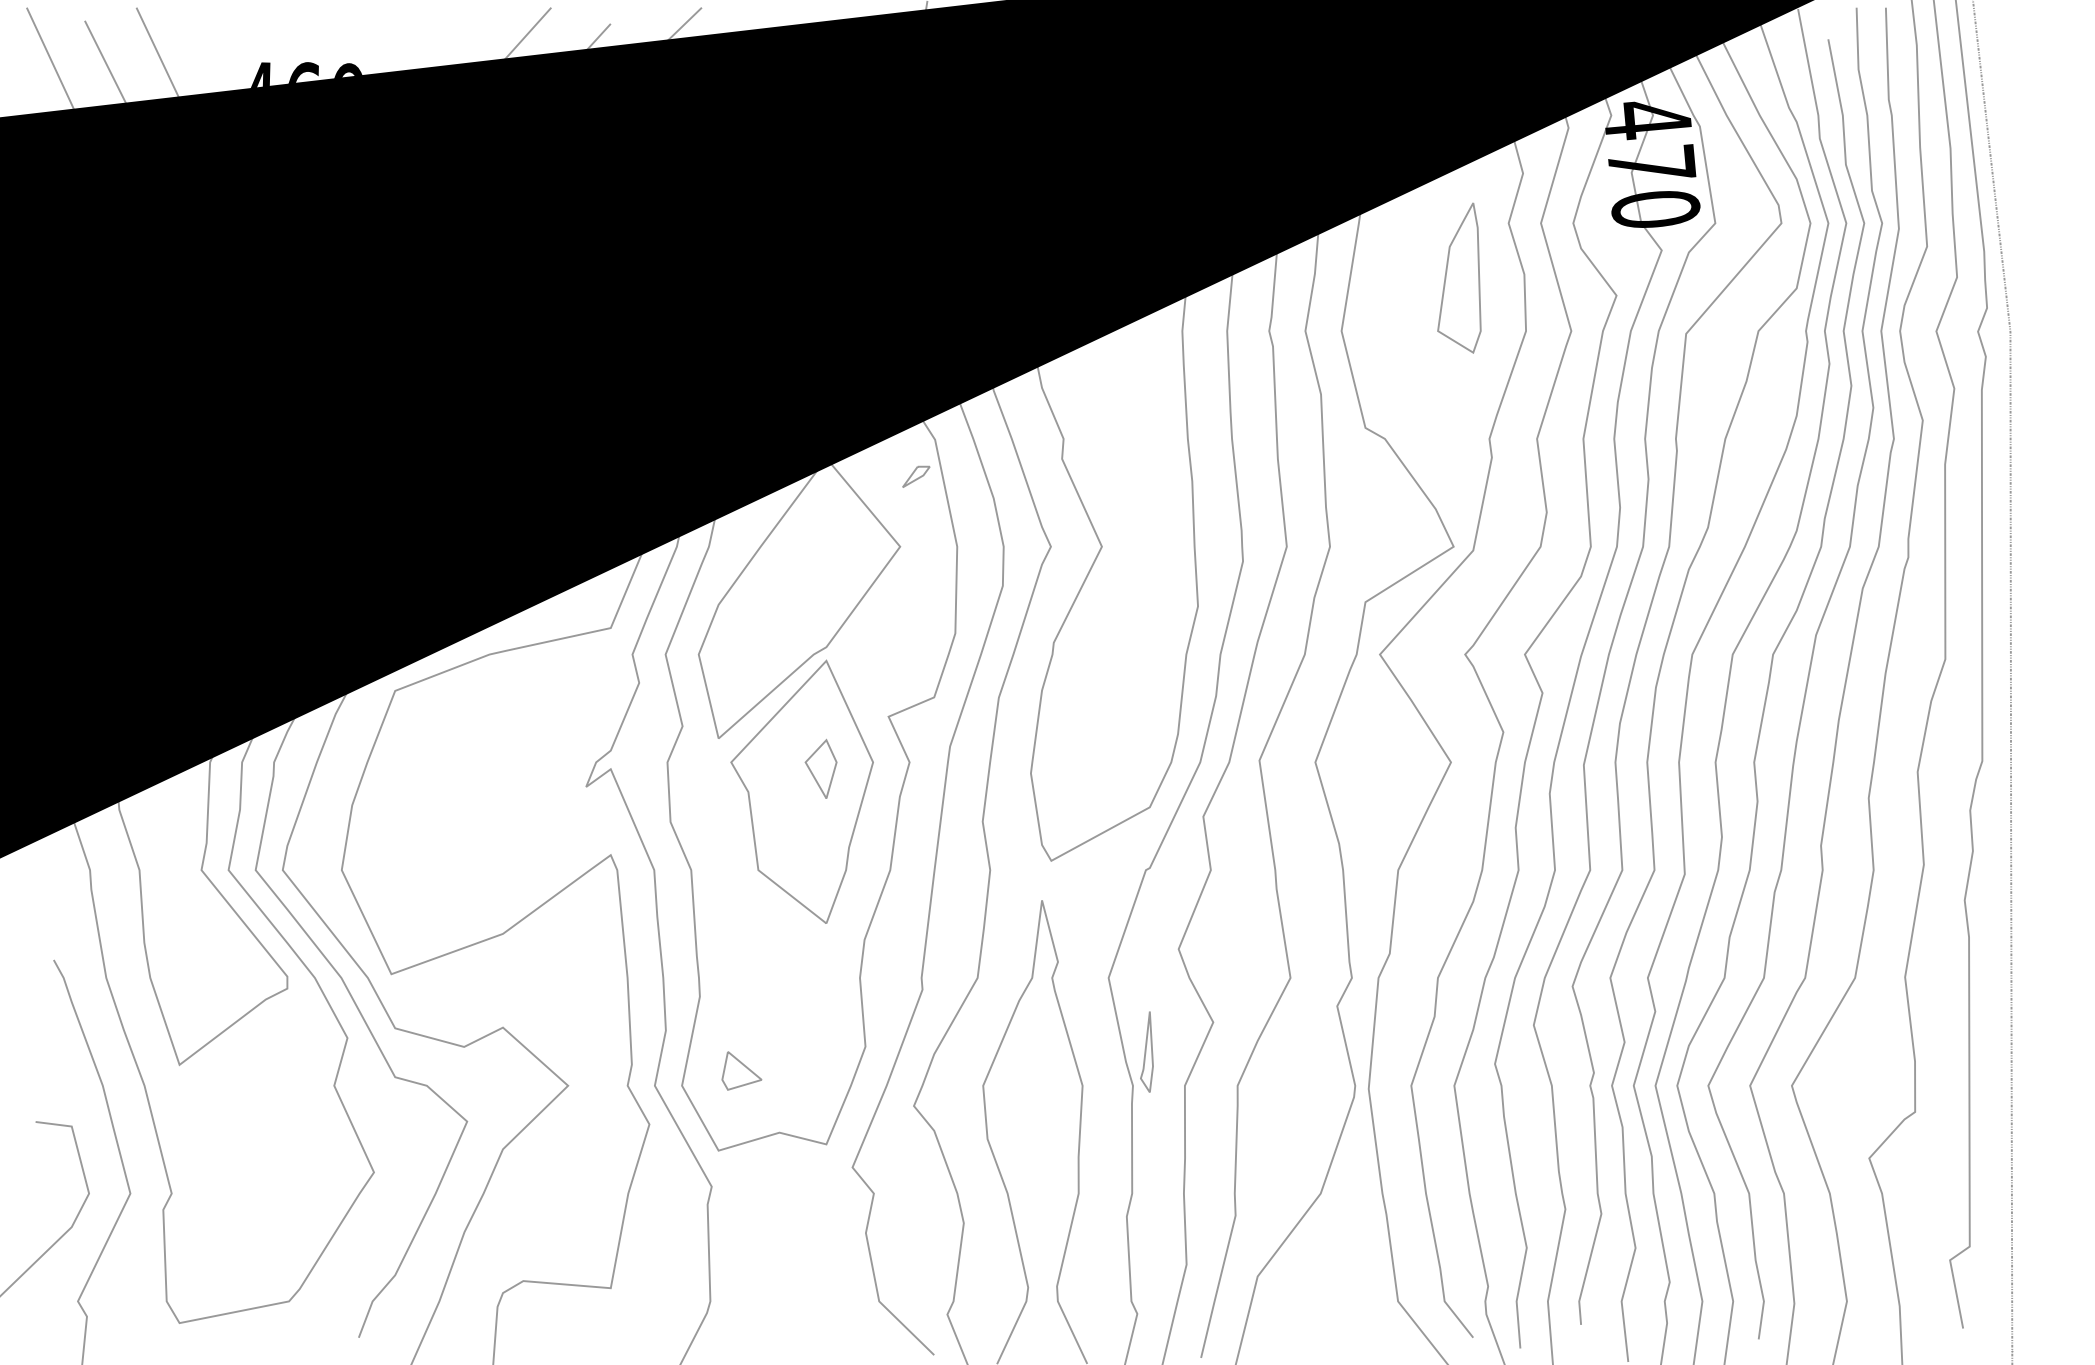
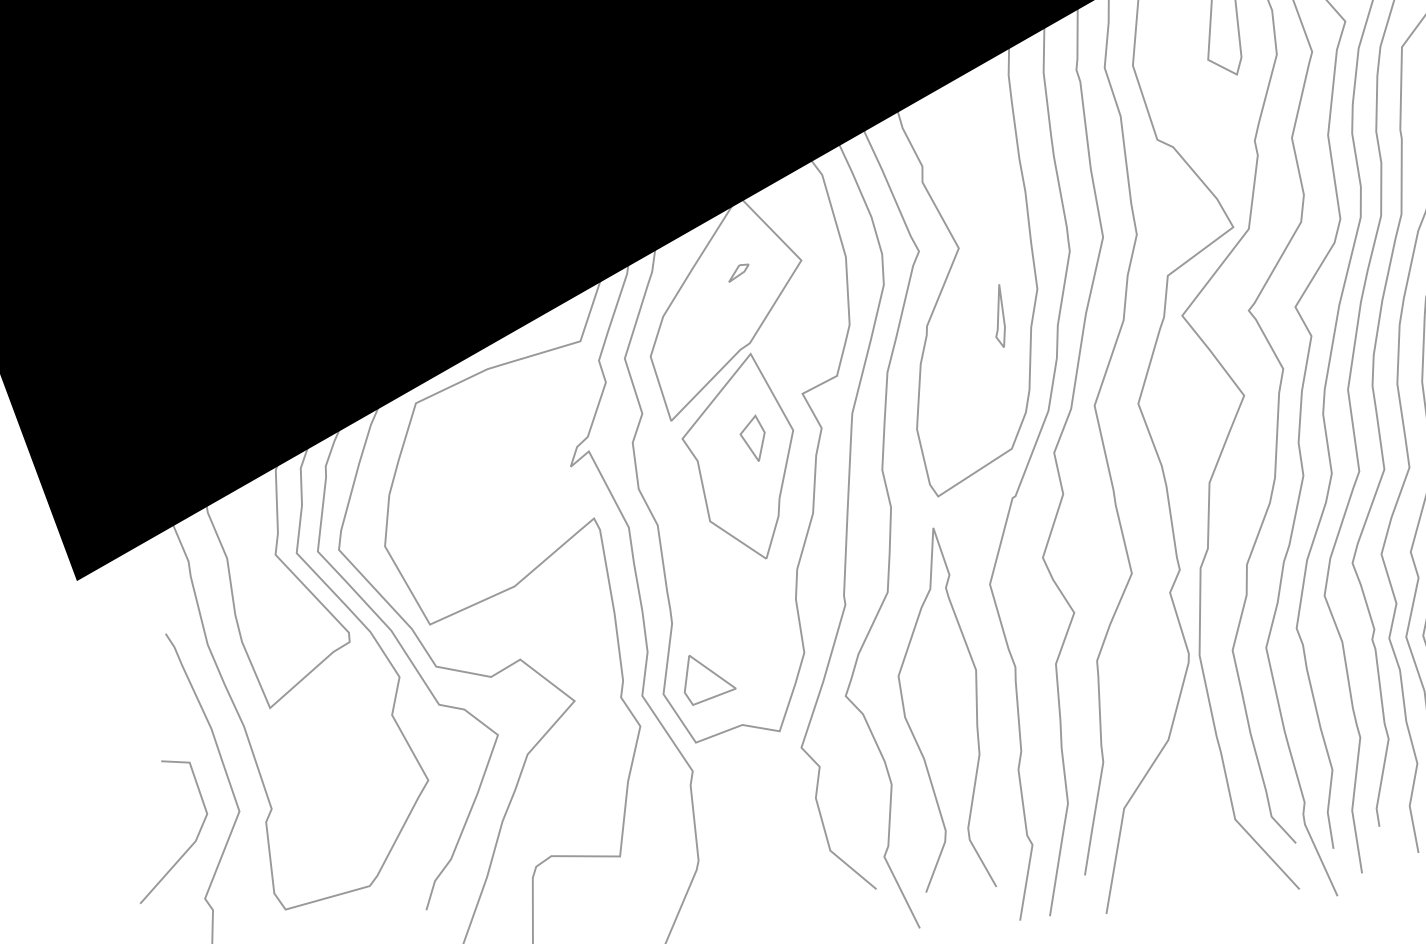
part: (916, 476) -> (739, 272), moved
part: (1146, 1051) -> (998, 315), moved
part: (741, 1070) -> (708, 678), size x1.67

